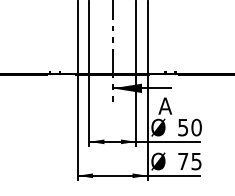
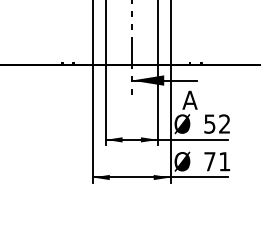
text: (196, 127) -> (224, 123), 50 -> 52
text: (196, 161) -> (224, 161), 75 -> 71

